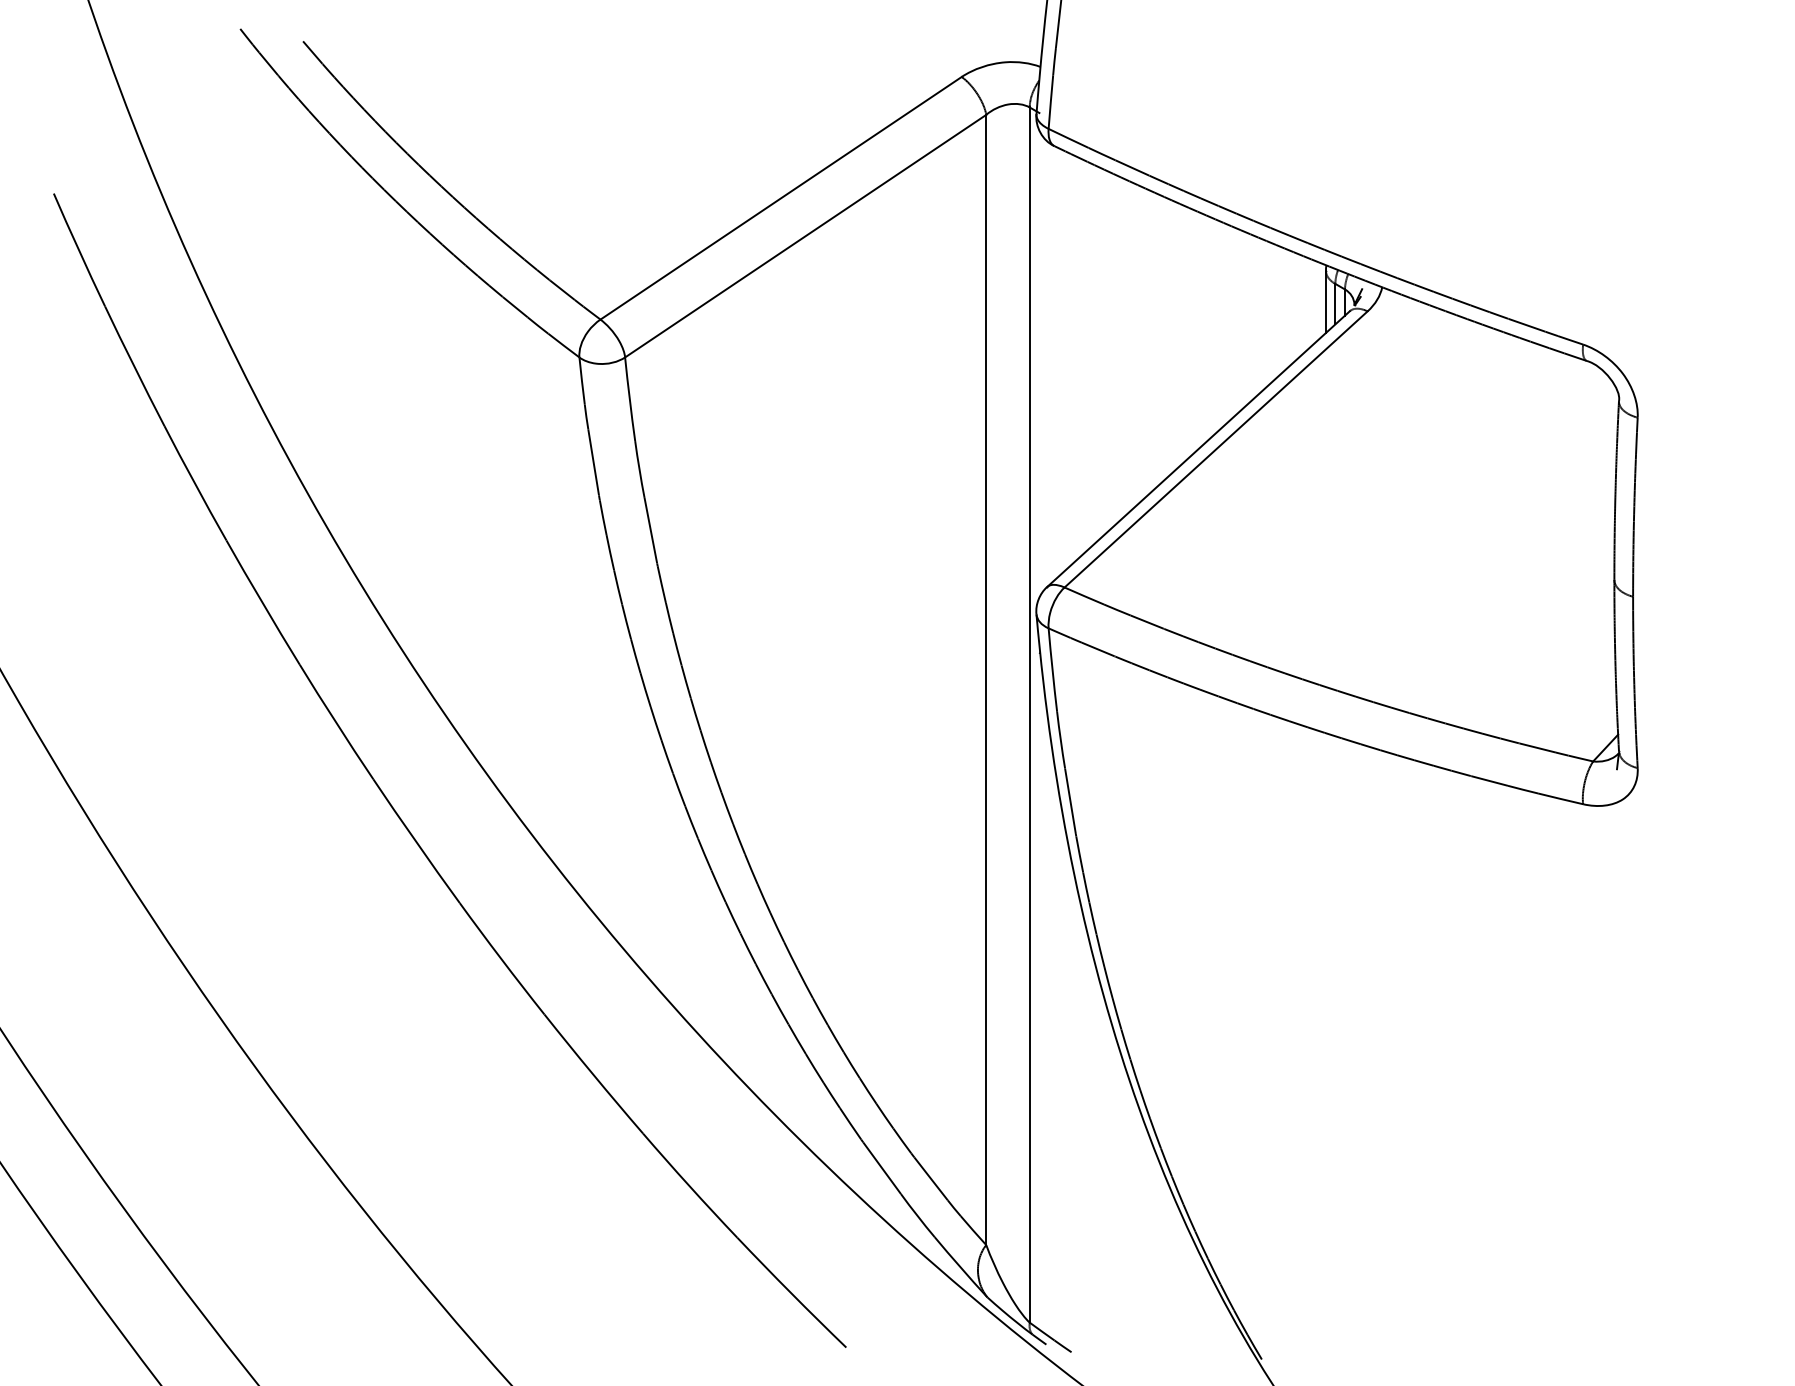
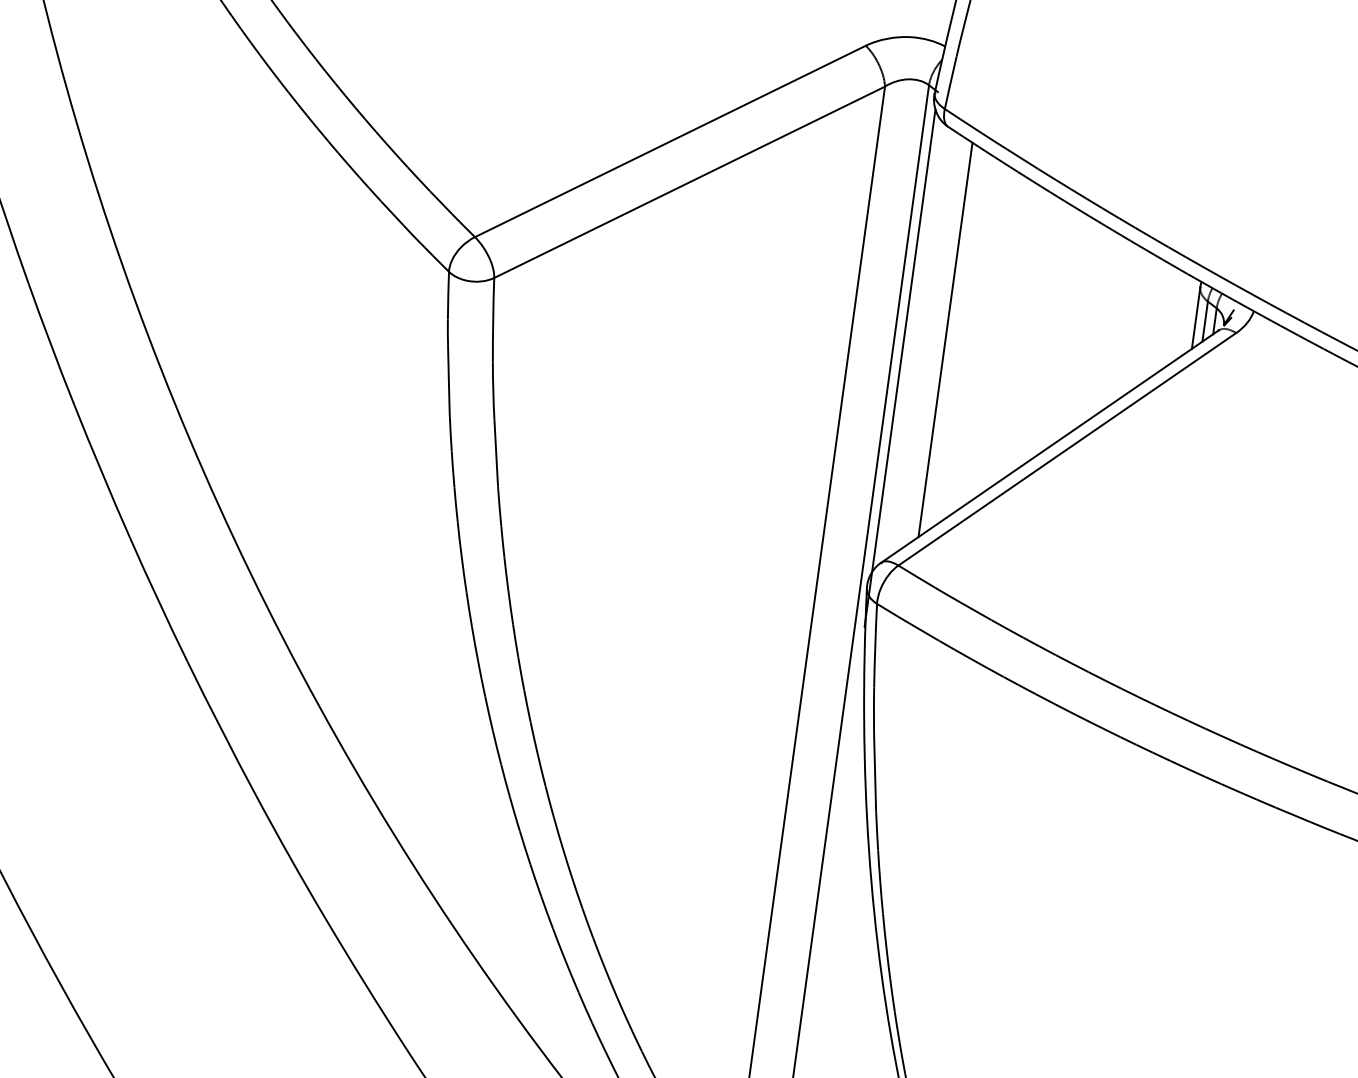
line: (1080, 357) -> (945, 339), added
line: (1039, 391) -> (900, 367), added

